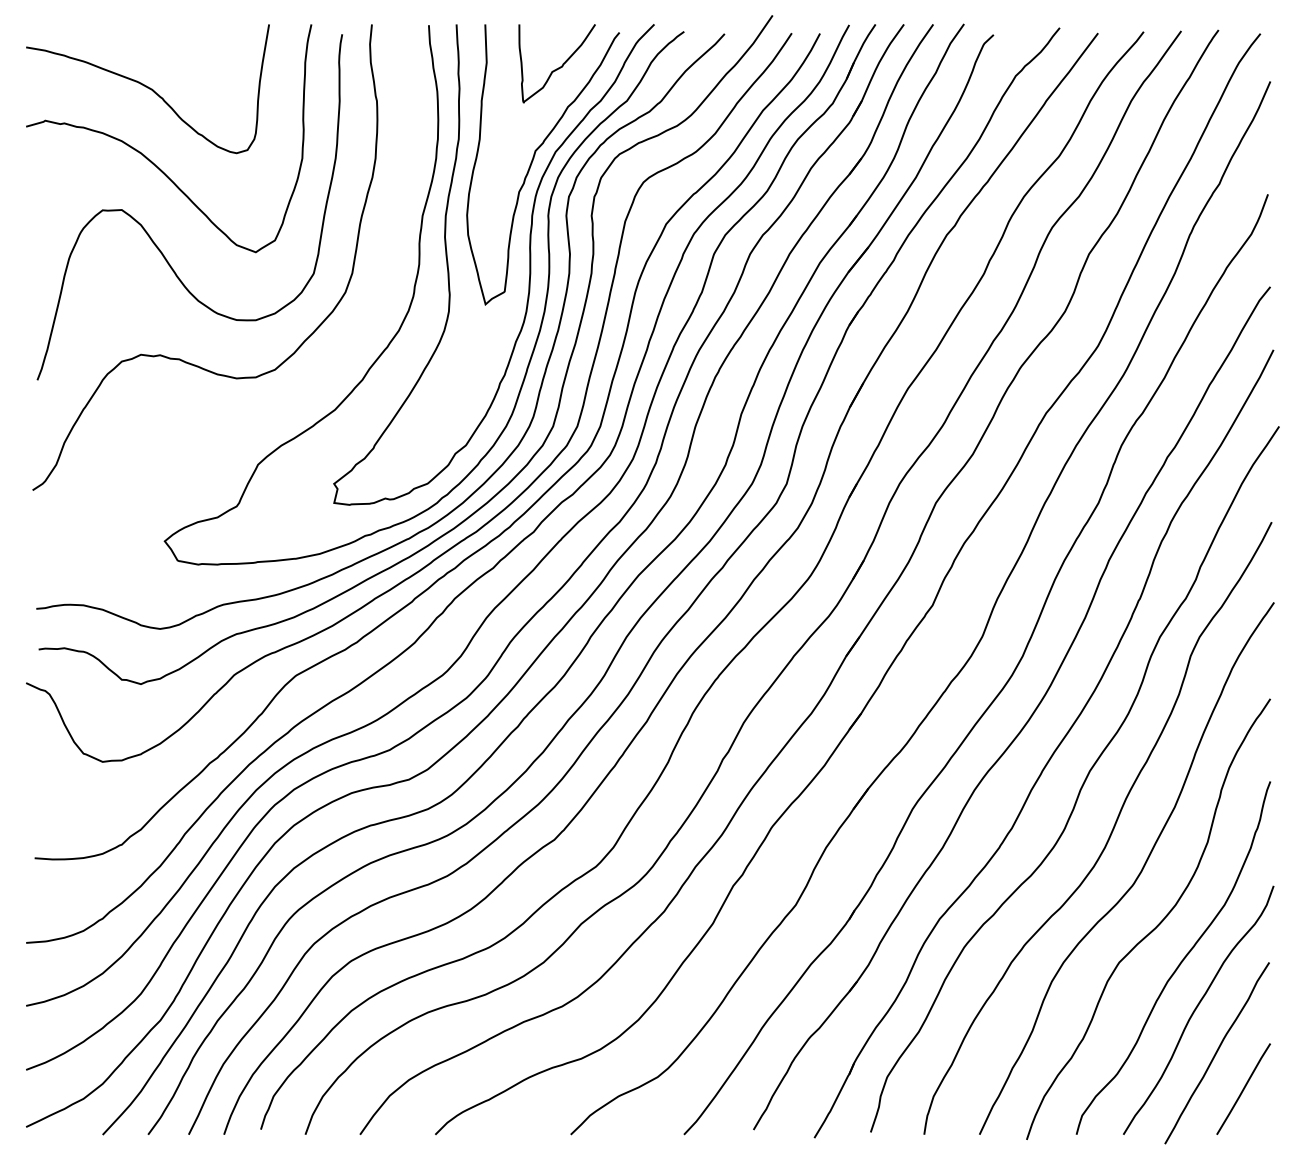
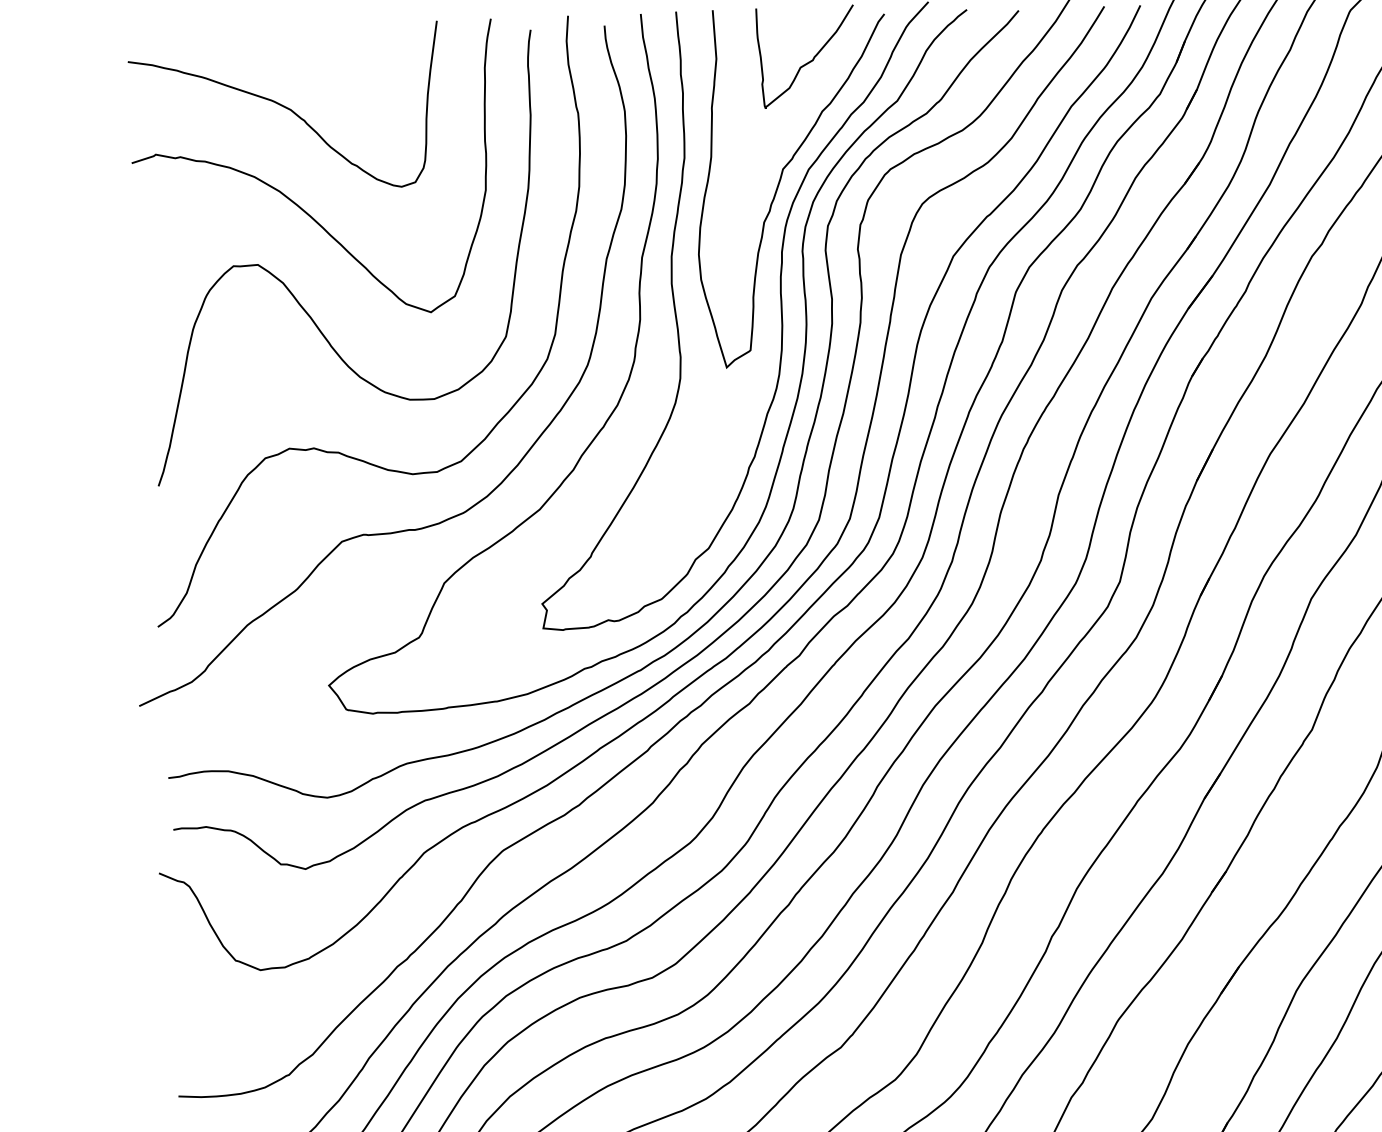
curve: (226, 421) -> (401, 529), added

